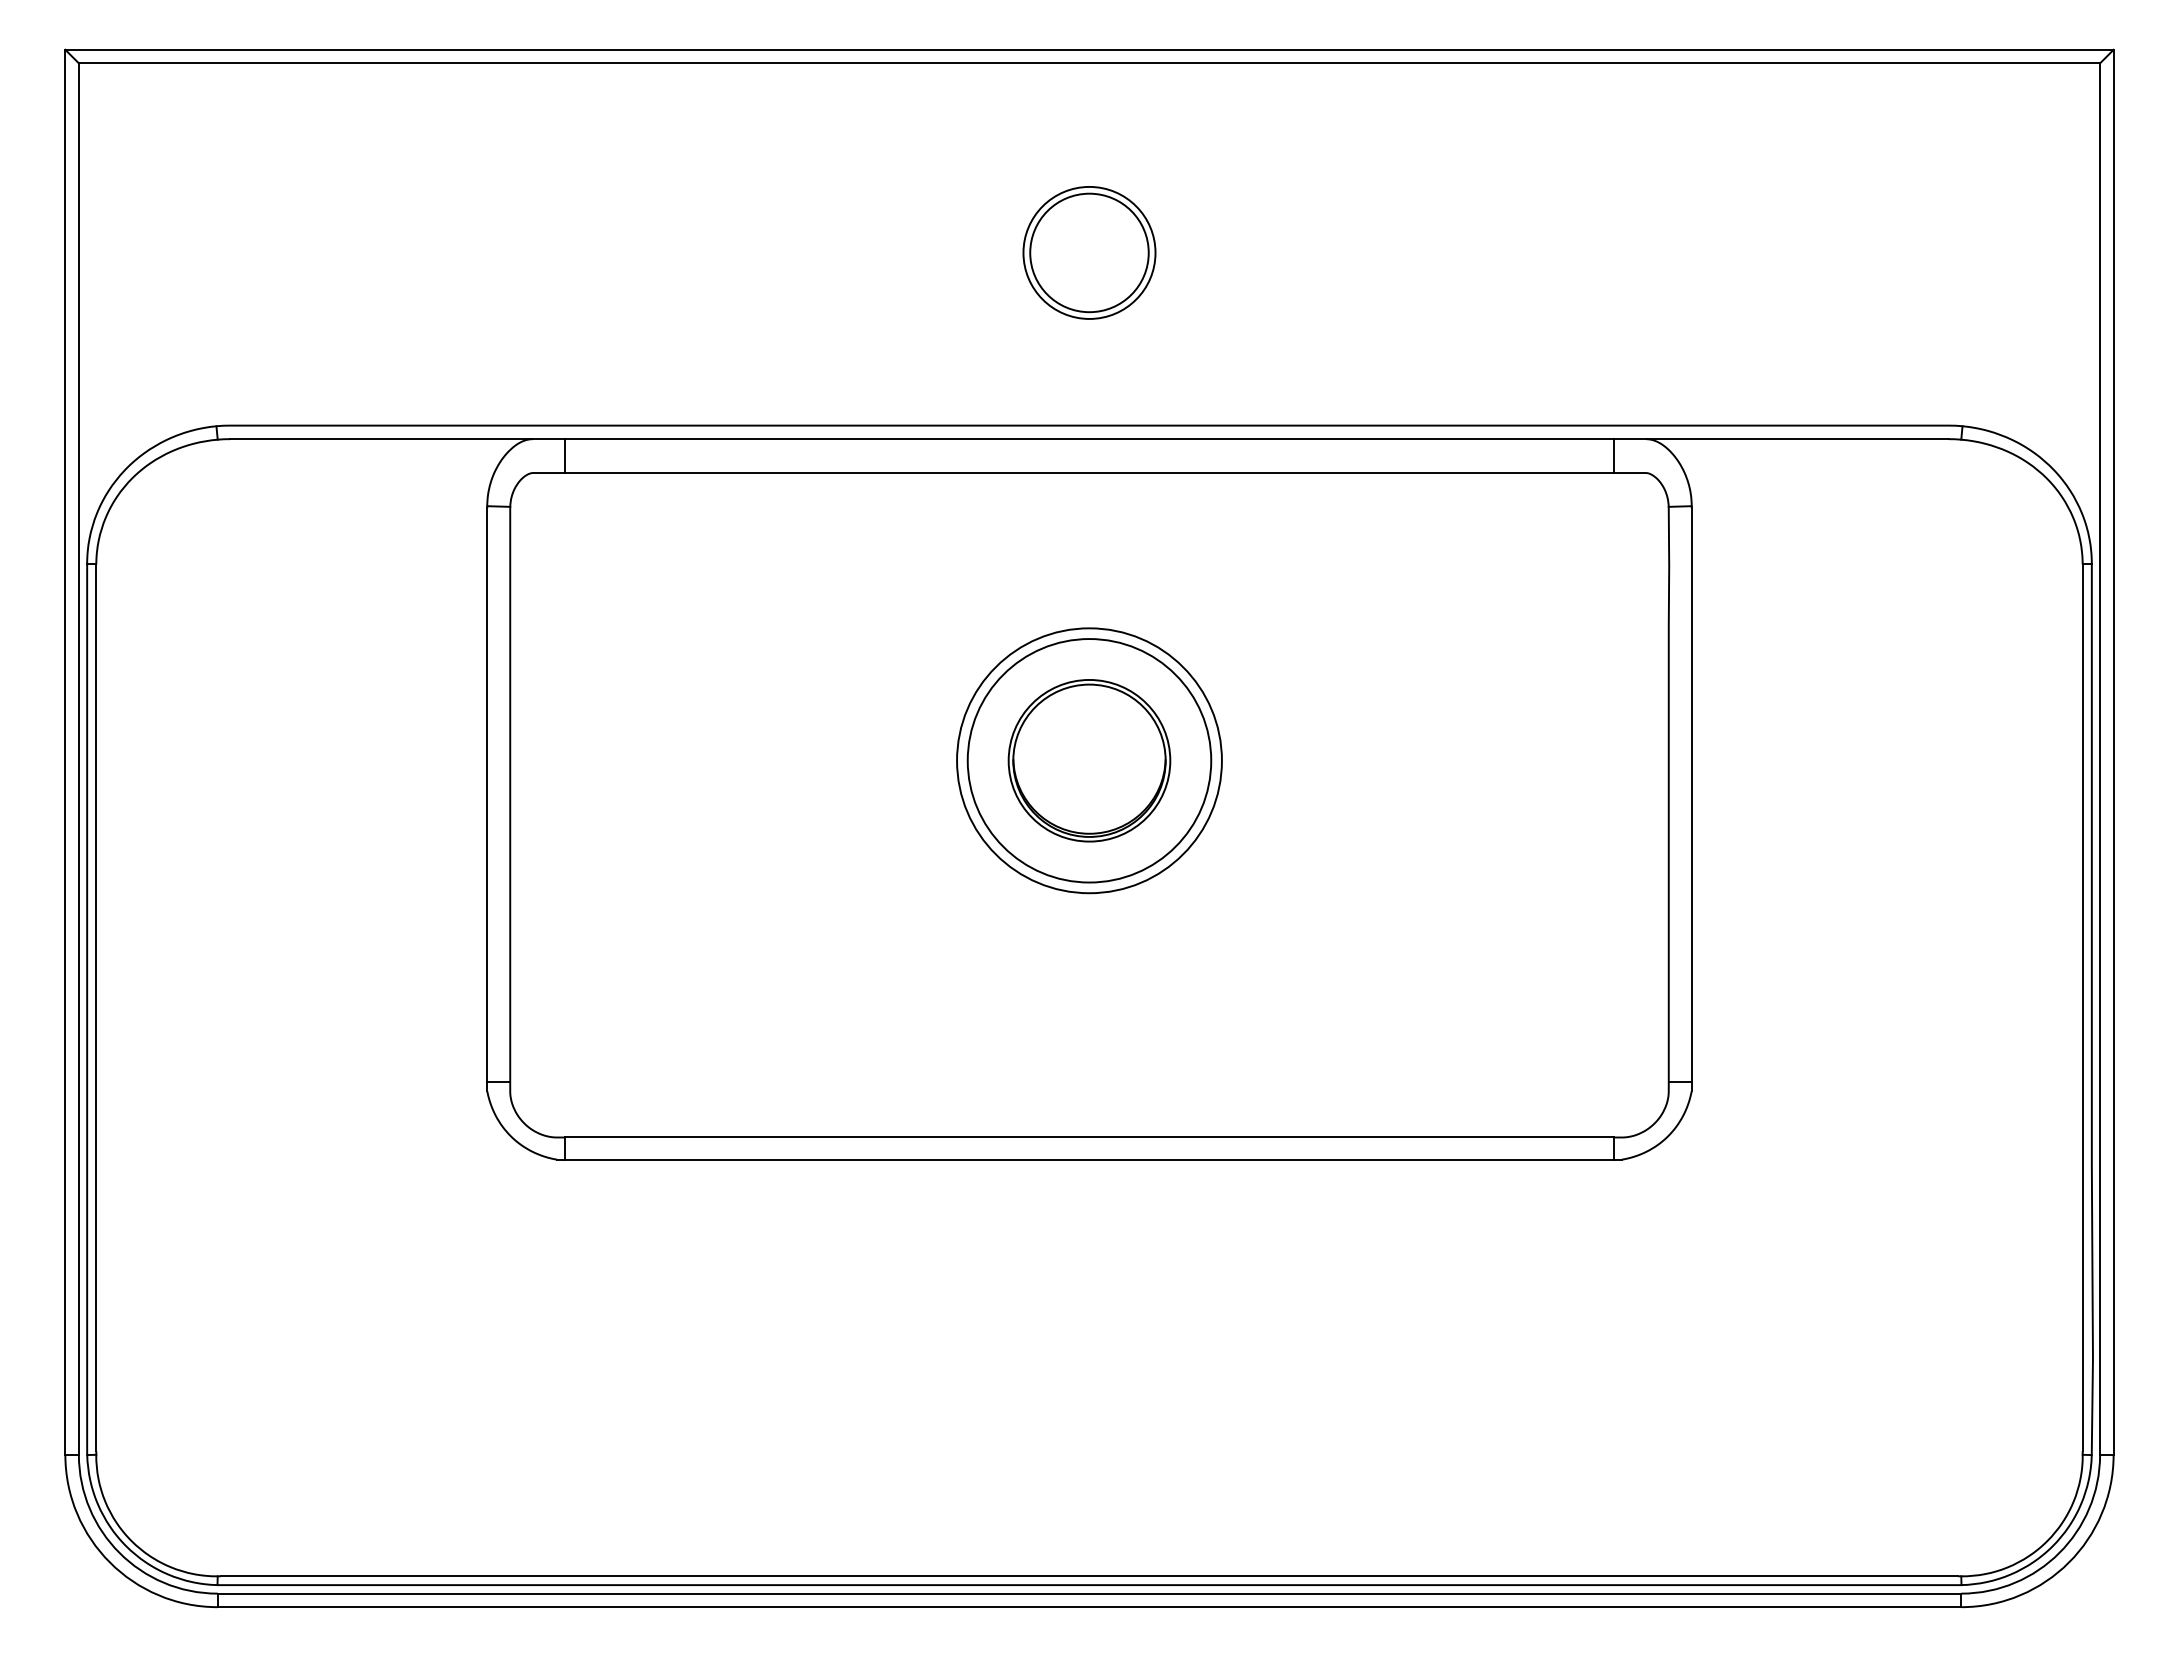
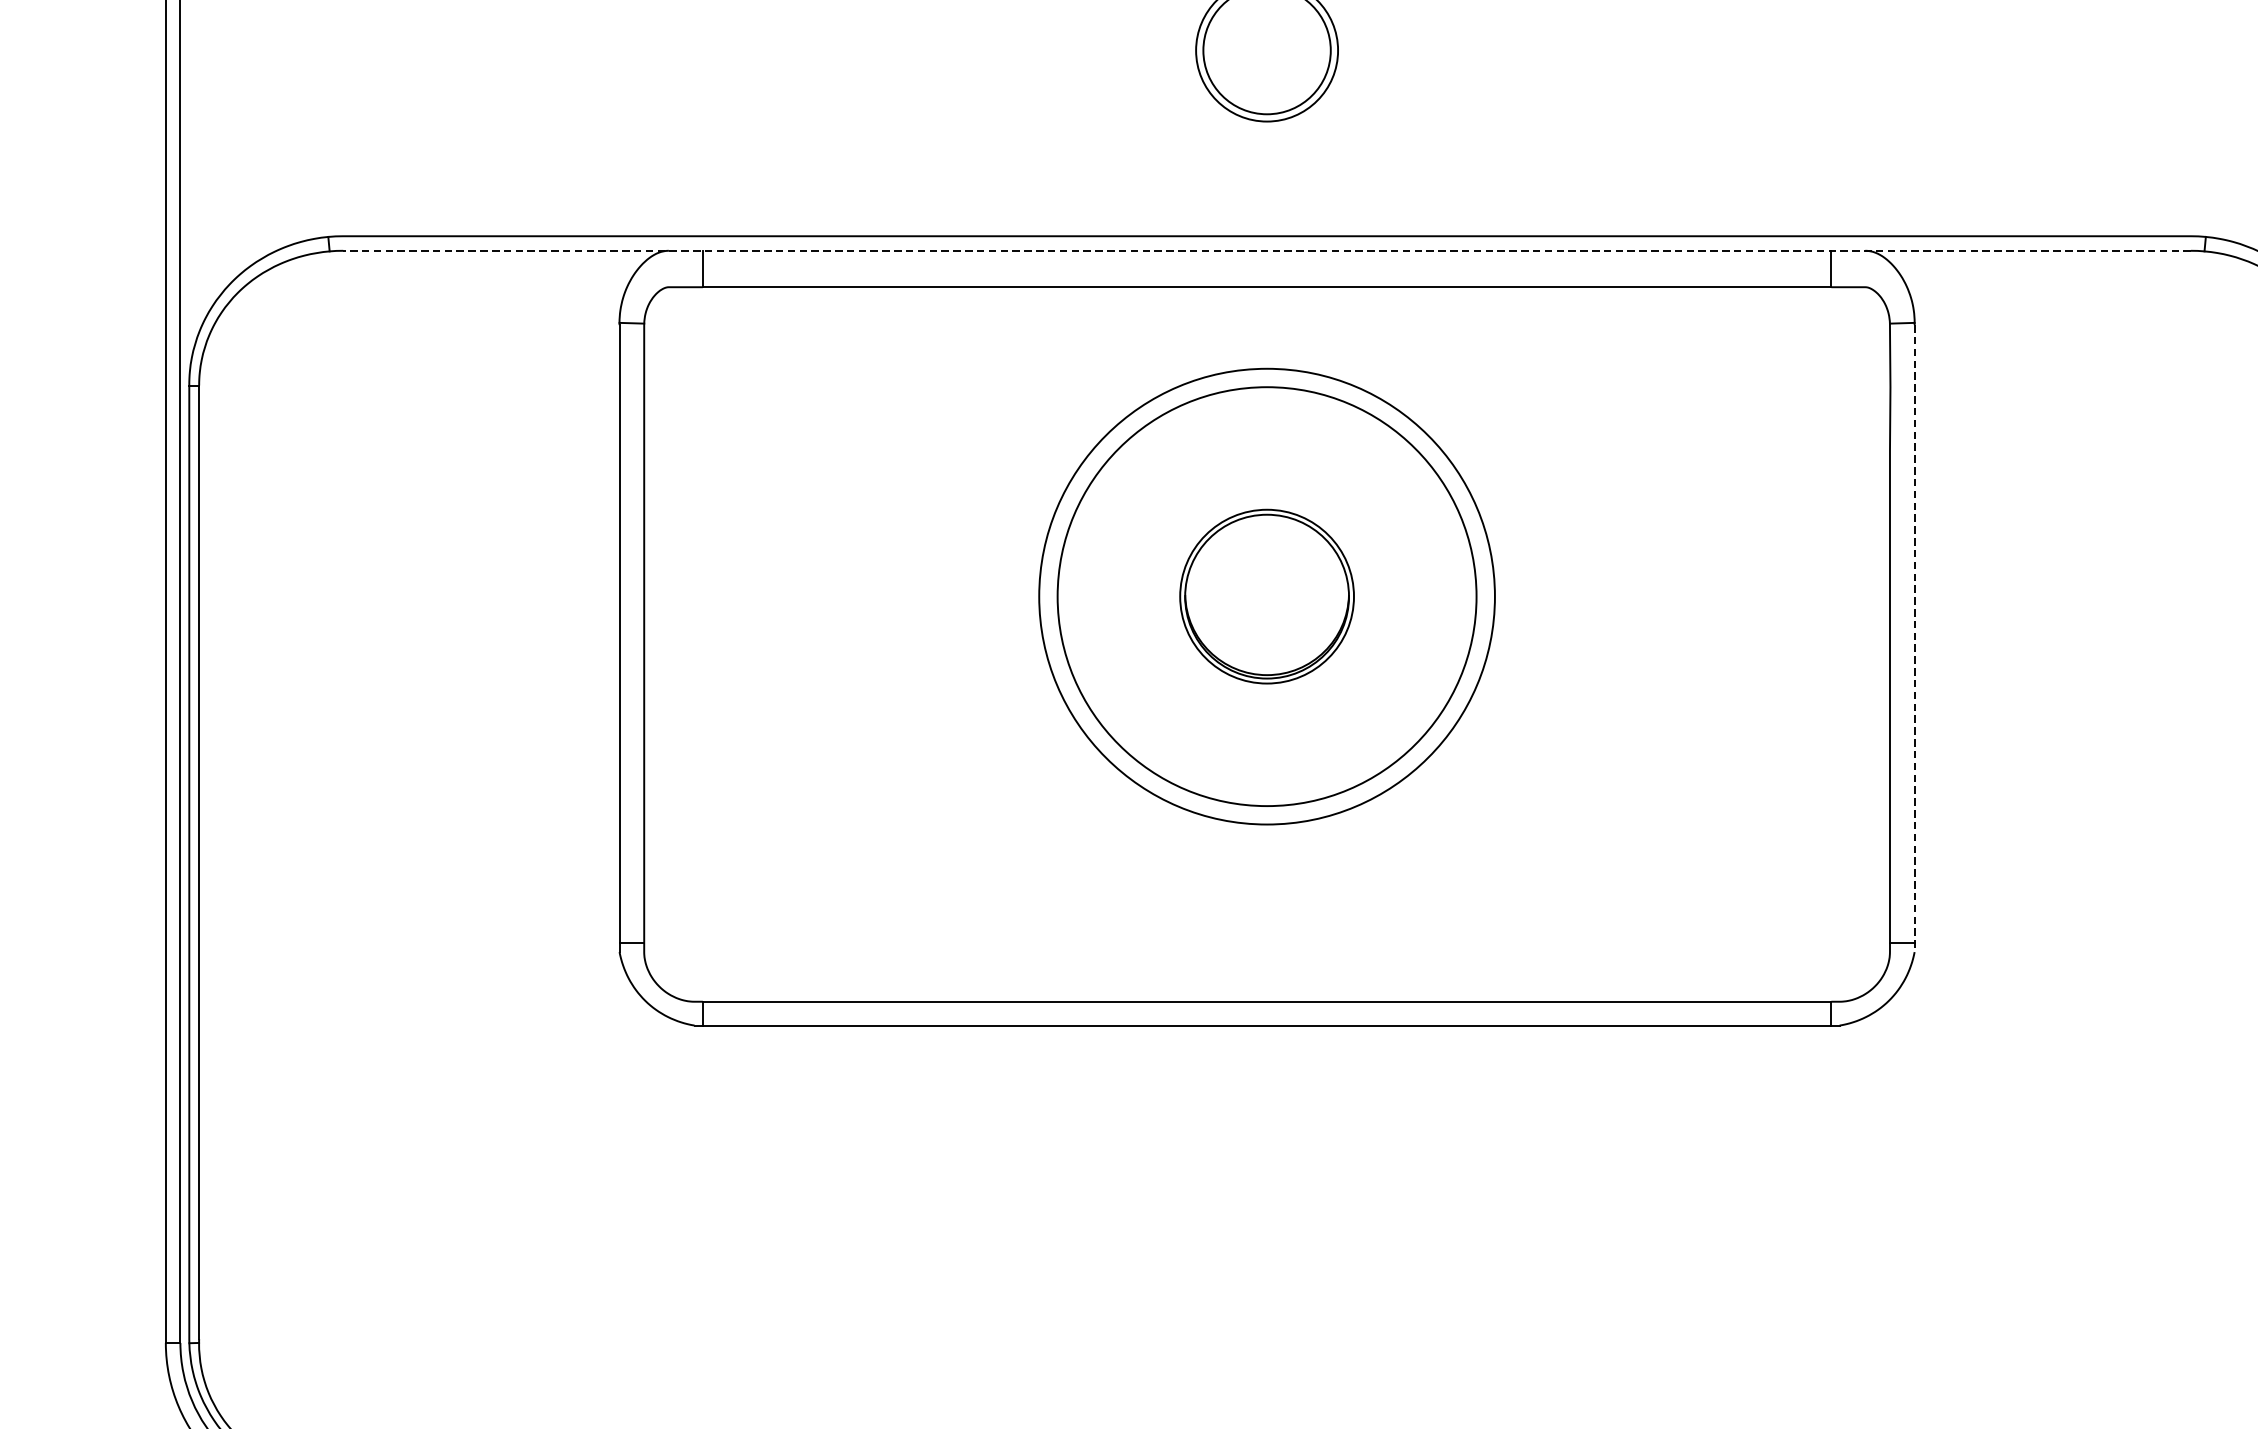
line: (1089, 439) -> (1267, 251), solid -> dashed
circle: (1089, 760) -> (1267, 596), size x1.6
circle: (1089, 760) -> (1267, 596), size x1.6
line: (1691, 799) -> (1914, 638), solid -> dashed

